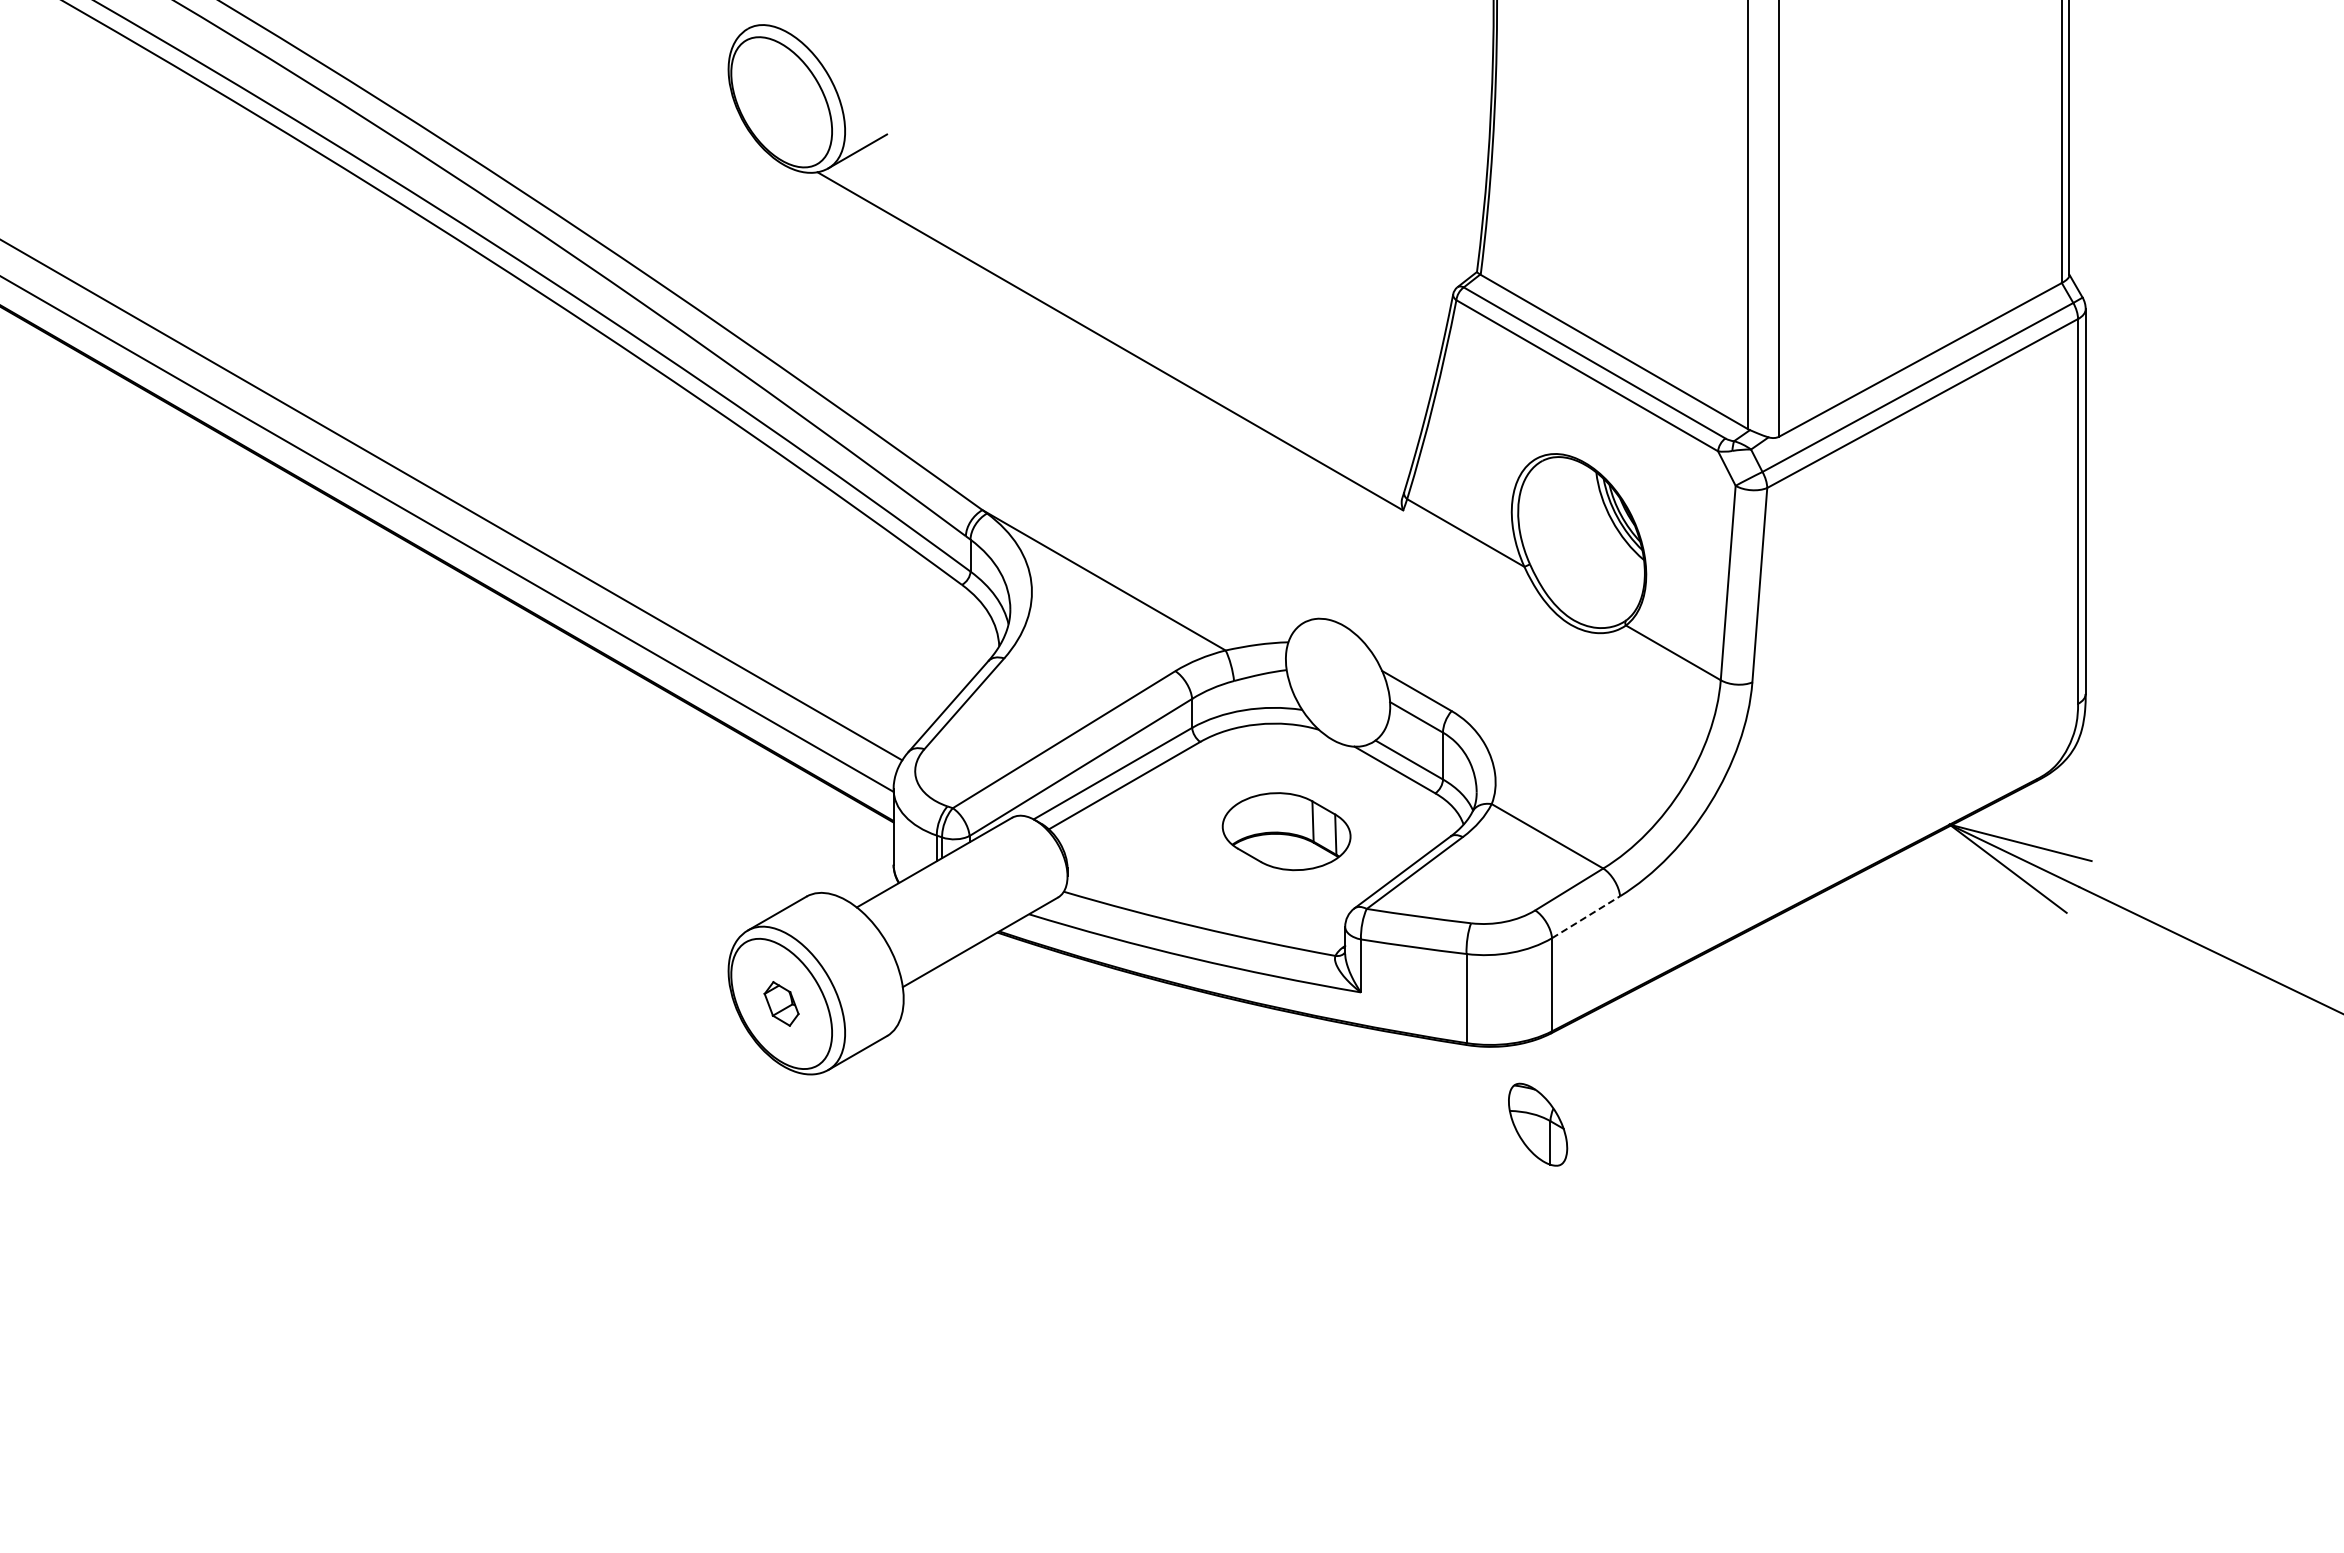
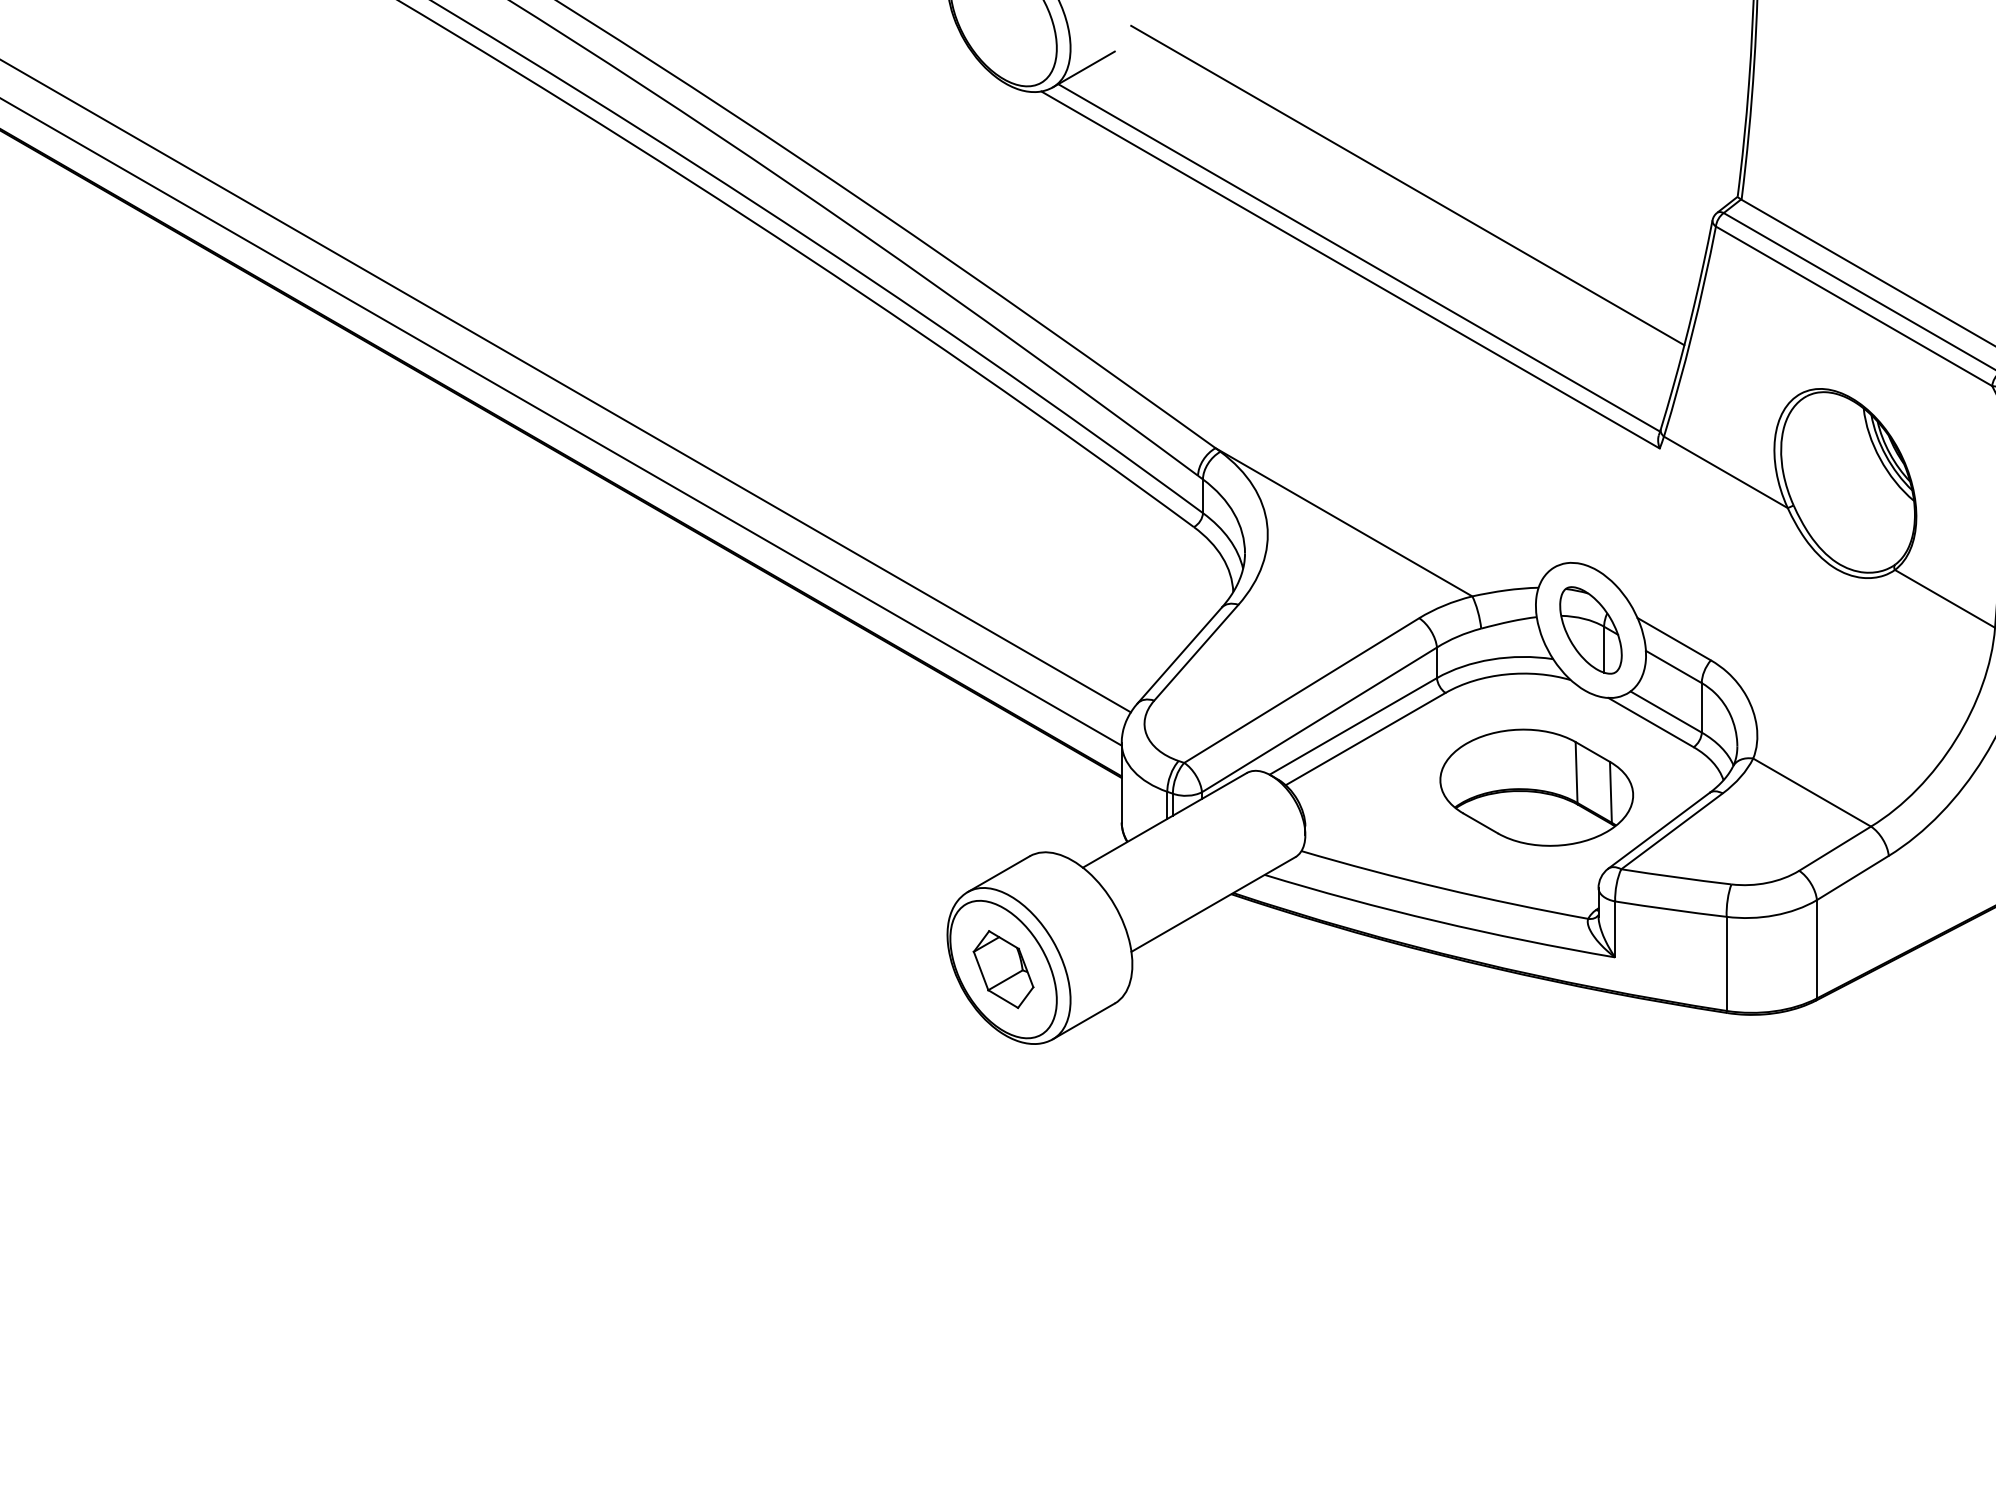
line: (1164, 261) -> (1407, 185), added
line: (1118, 329) -> (1359, 257), added
part: (1286, 831) -> (1536, 787), size x1.43
line: (1586, 917) -> (1853, 878), dashed -> solid
part: (781, 1003) -> (1003, 969), size x1.67
part: (1538, 1124) -> (1591, 630), moved

